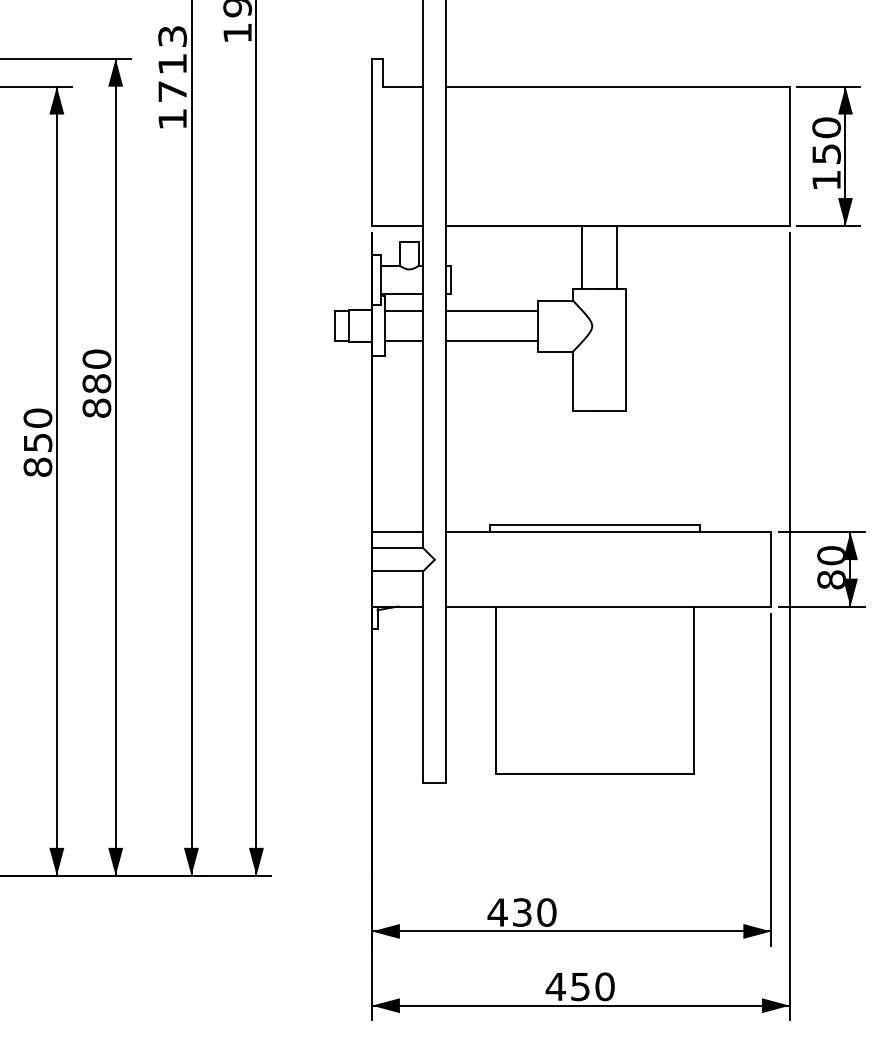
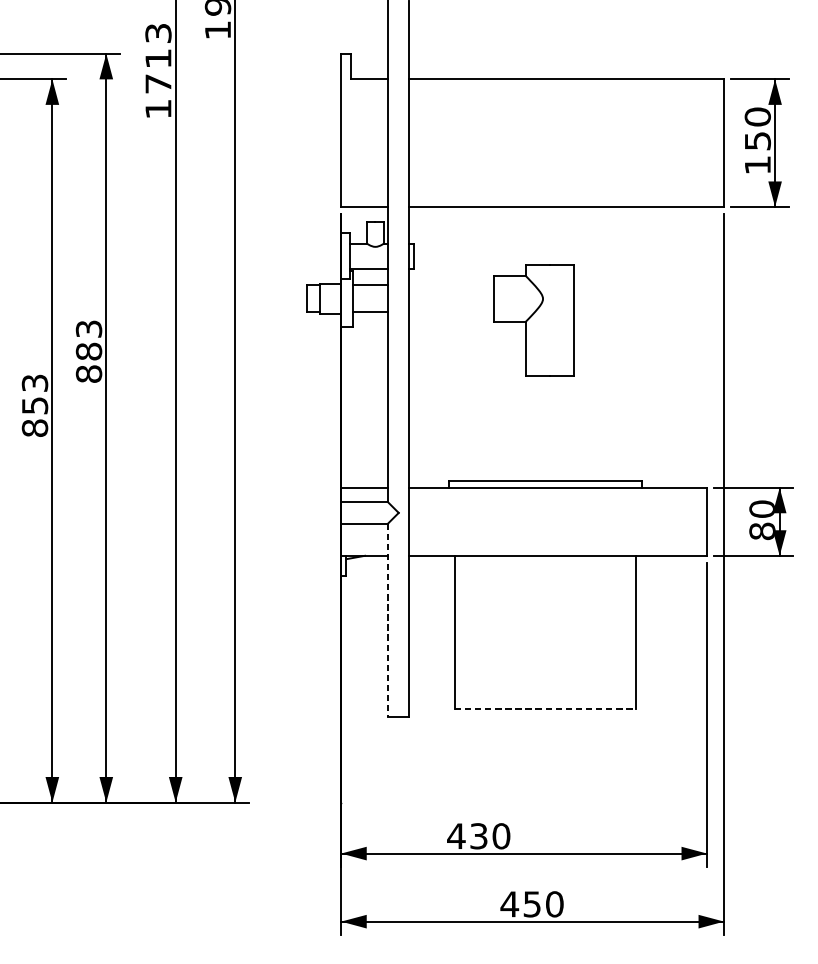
line: (581, 257) -> (533, 235), removed
line: (617, 257) -> (566, 235), removed
line: (492, 311) -> (451, 285), removed
line: (492, 341) -> (451, 312), removed
text: (96, 358) -> (88, 328), 880 -> 883
text: (37, 417) -> (34, 382), 850 -> 853
line: (423, 676) -> (388, 619), solid -> dashed
line: (594, 773) -> (545, 708), solid -> dashed

